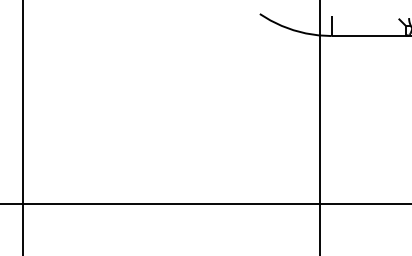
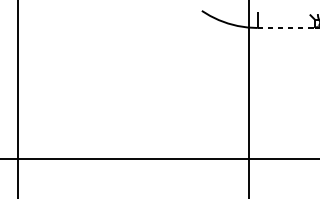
line: (369, 36) -> (287, 28), solid -> dashed

